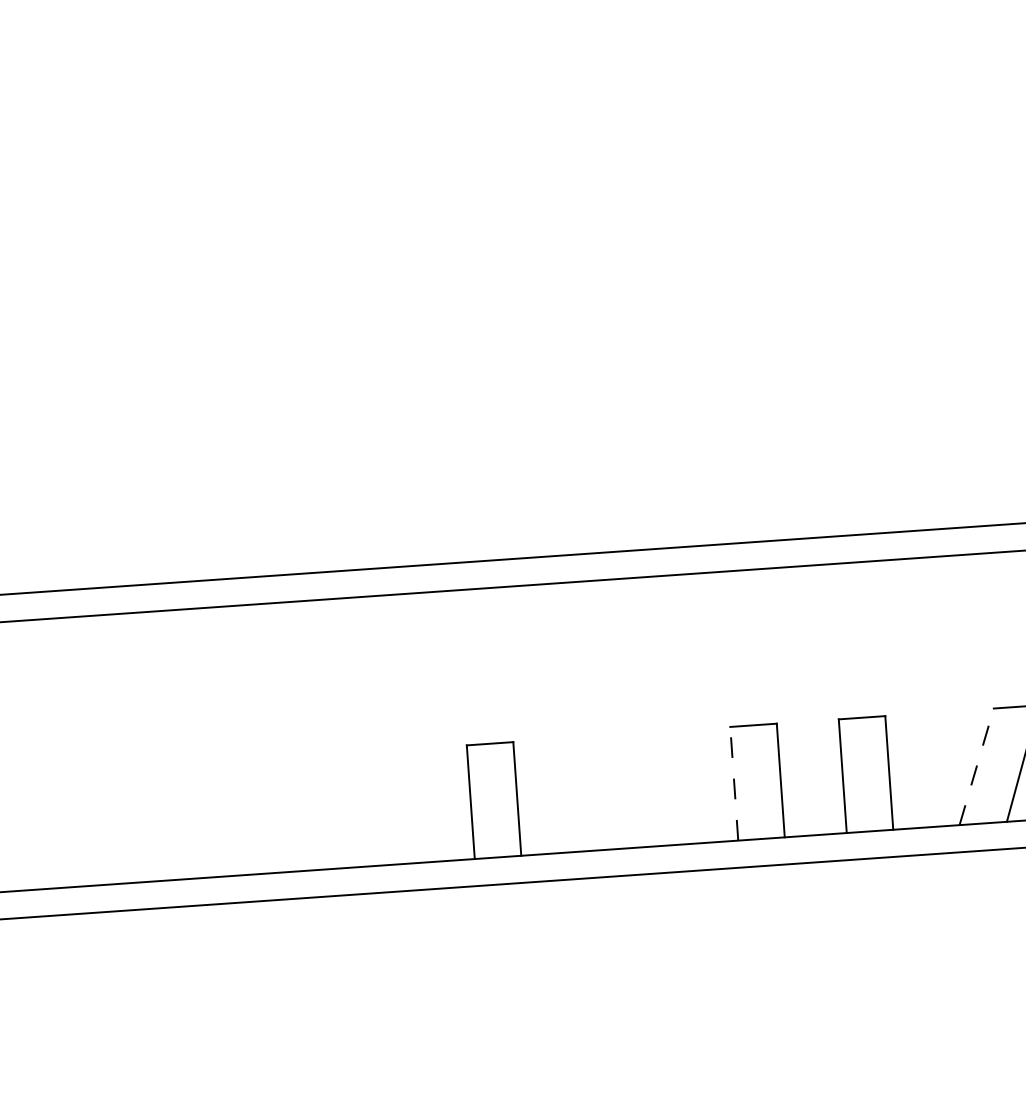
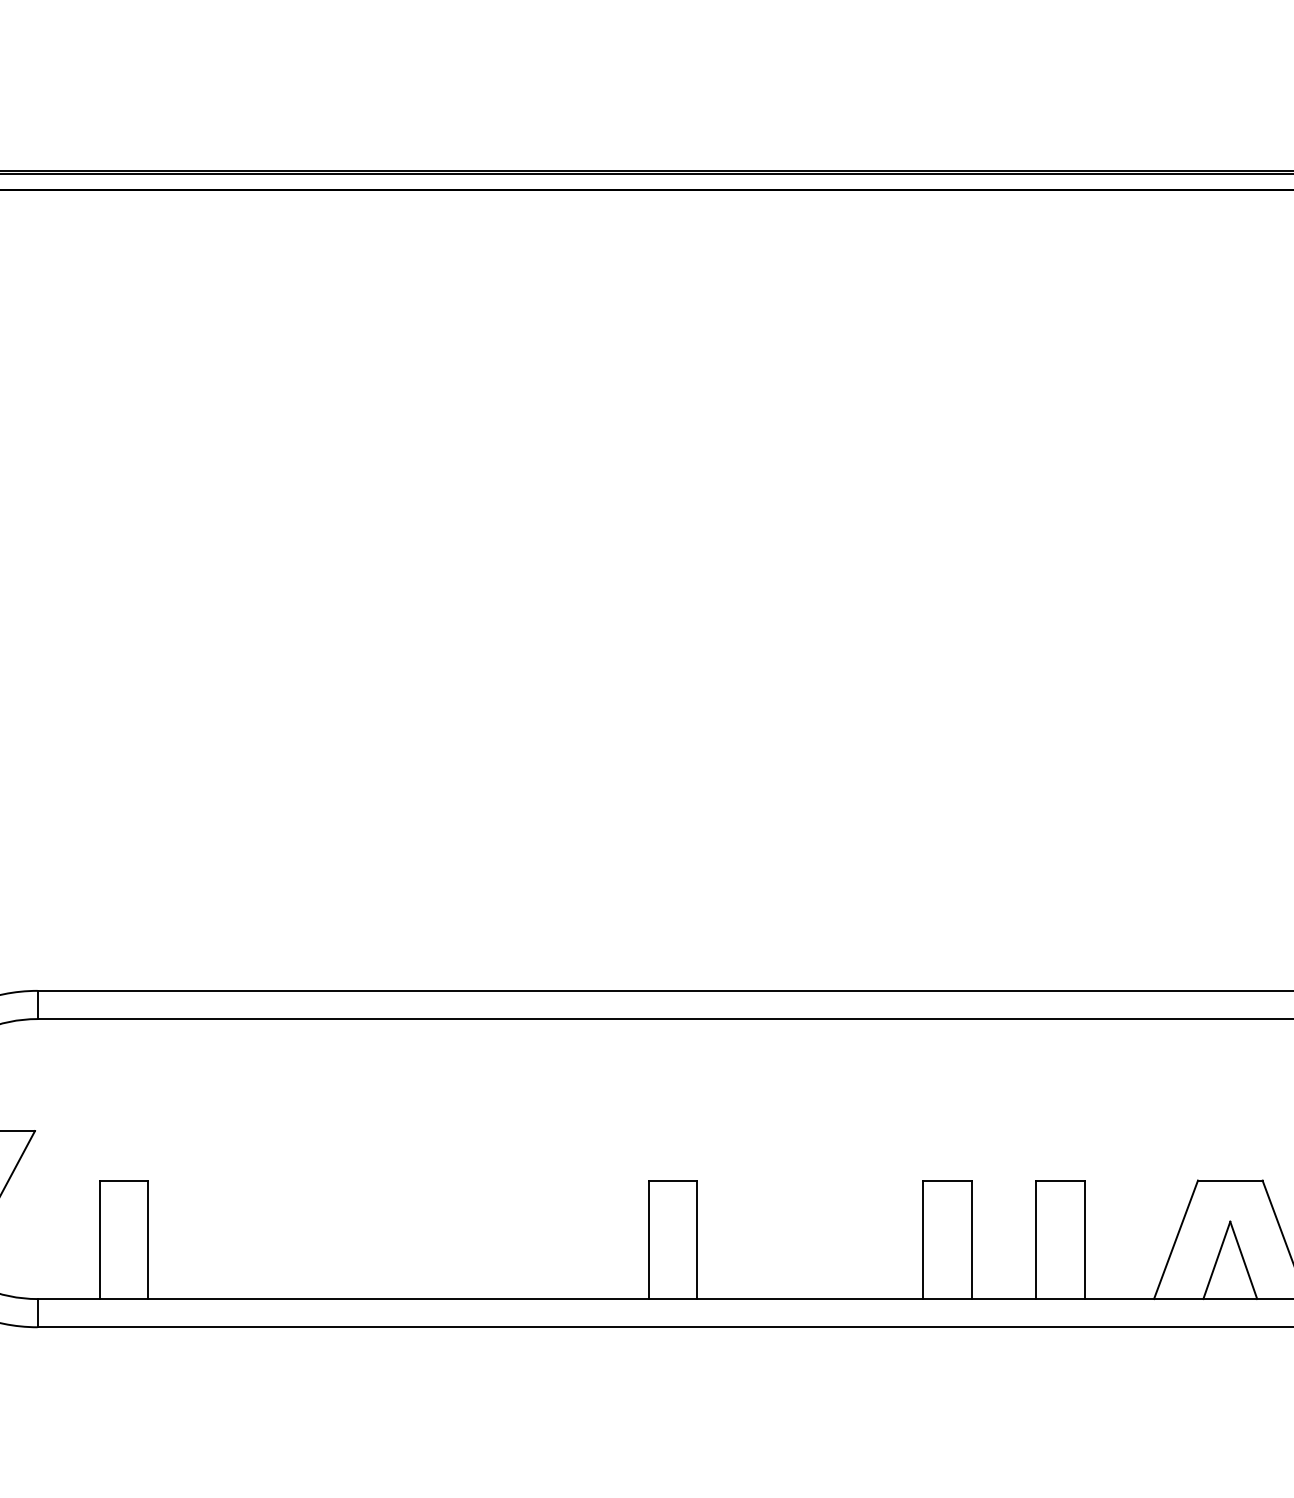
line: (977, 766) -> (1176, 1239), dashed -> solid
line: (734, 783) -> (923, 1239), dashed -> solid

